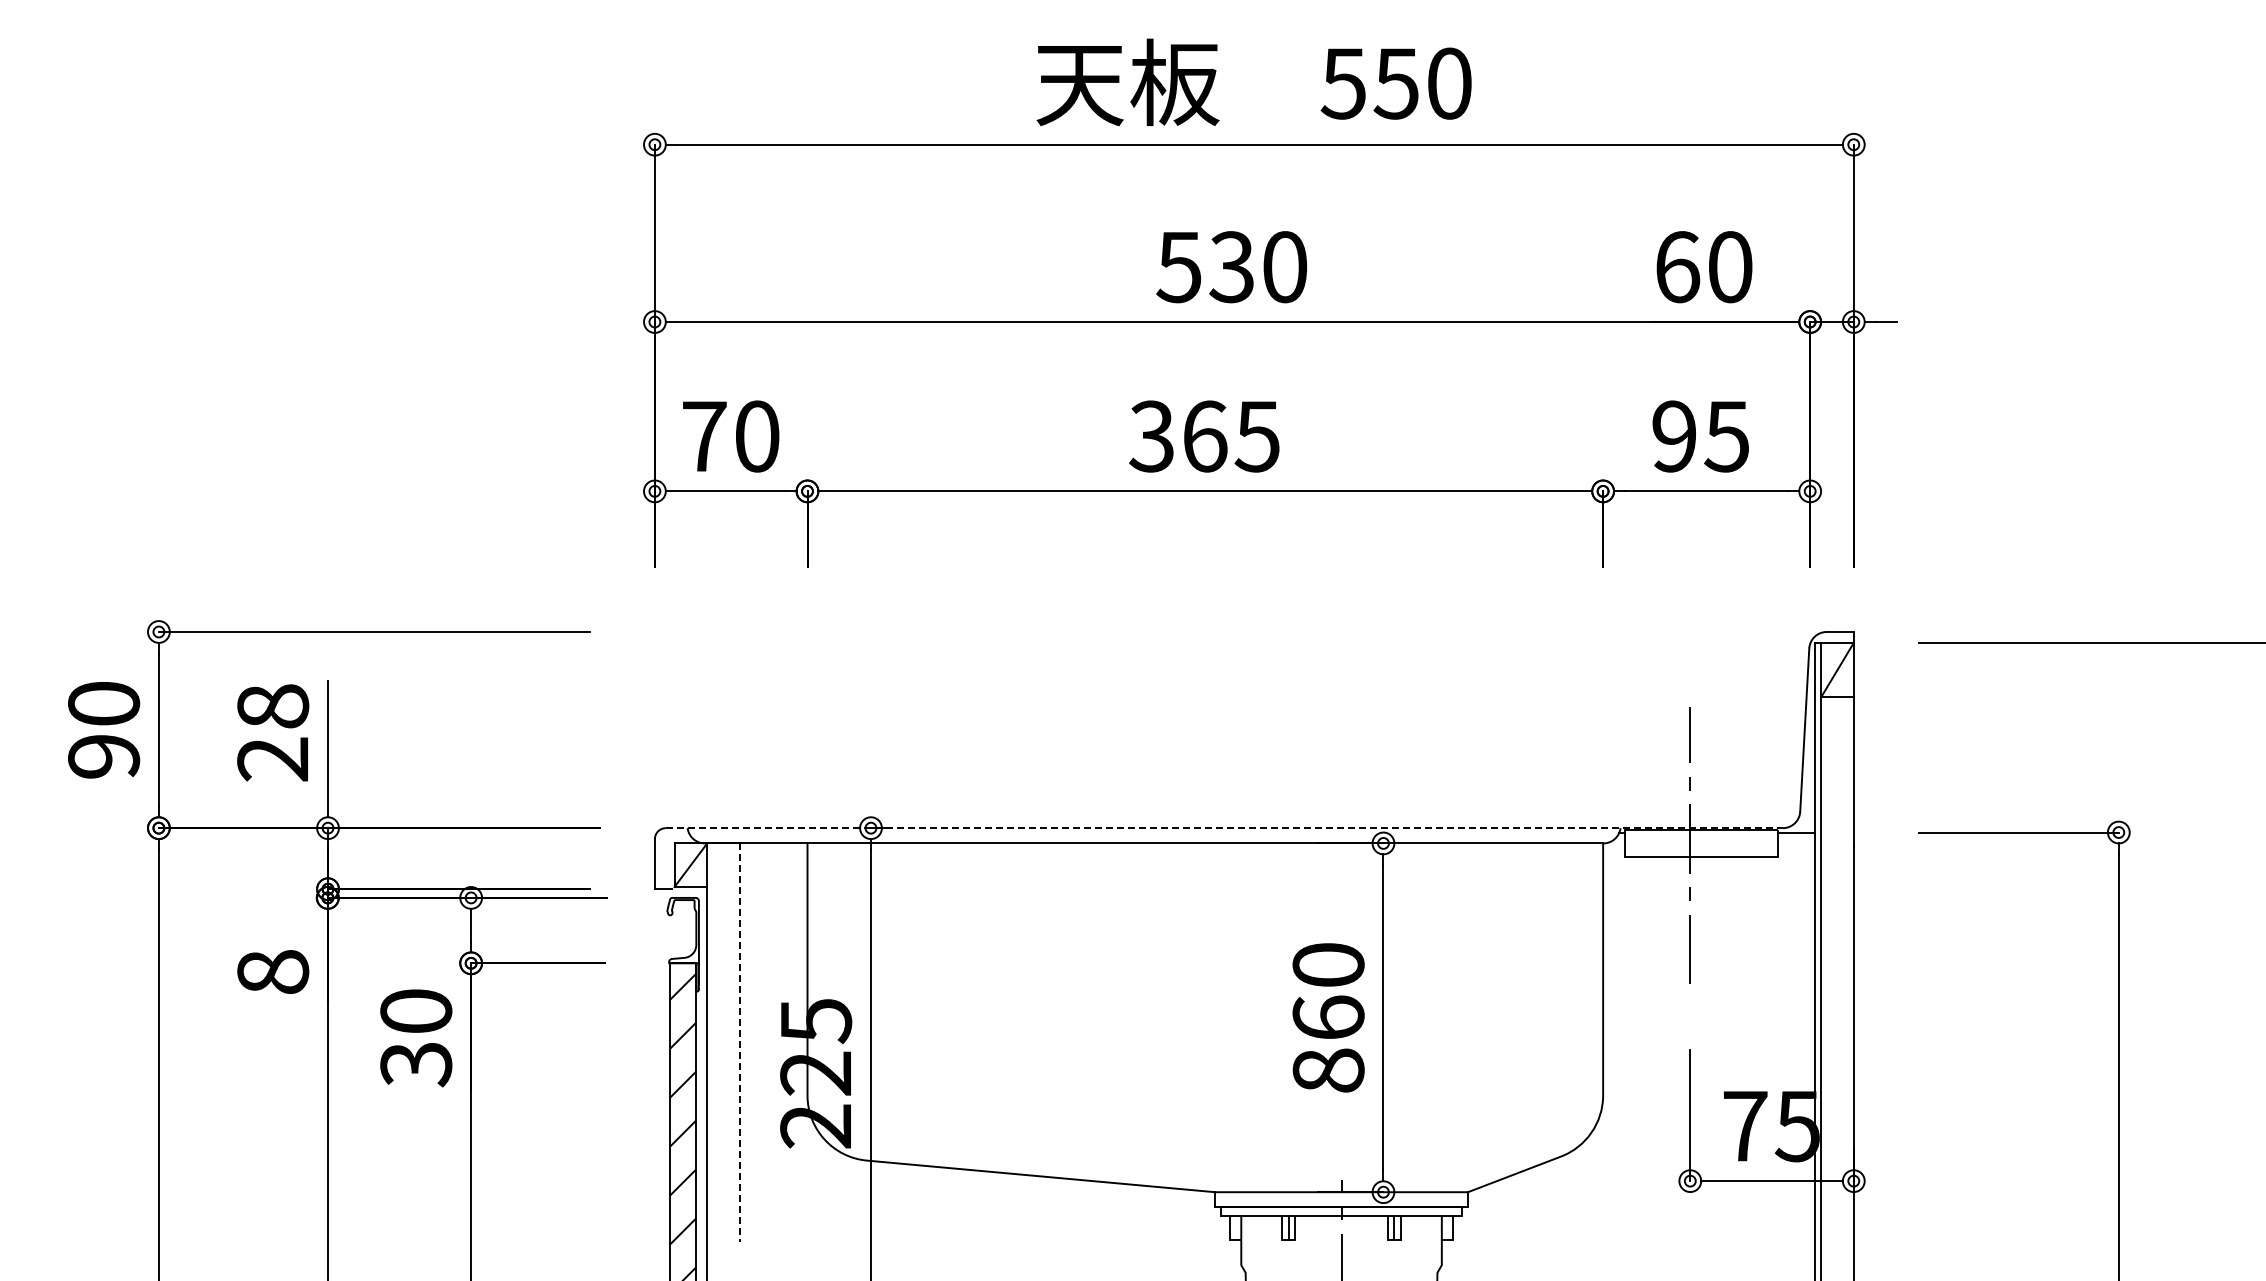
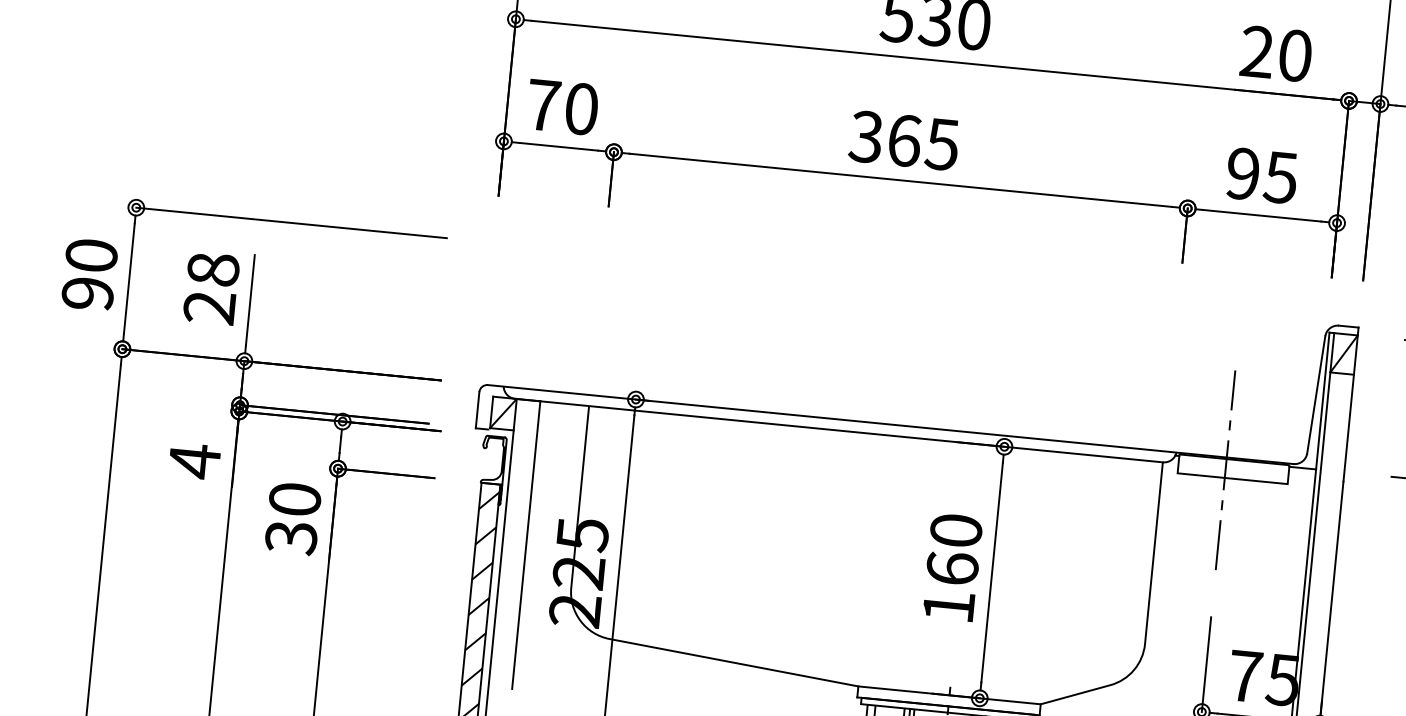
text: (1677, 267) -> (1257, 52), 60 -> 20
line: (1224, 828) -> (890, 424), dashed -> solid
text: (273, 972) -> (194, 461), 8 -> 4
line: (739, 1043) -> (525, 545), dashed -> solid
text: (1328, 1070) -> (948, 606), 860 -> 160

